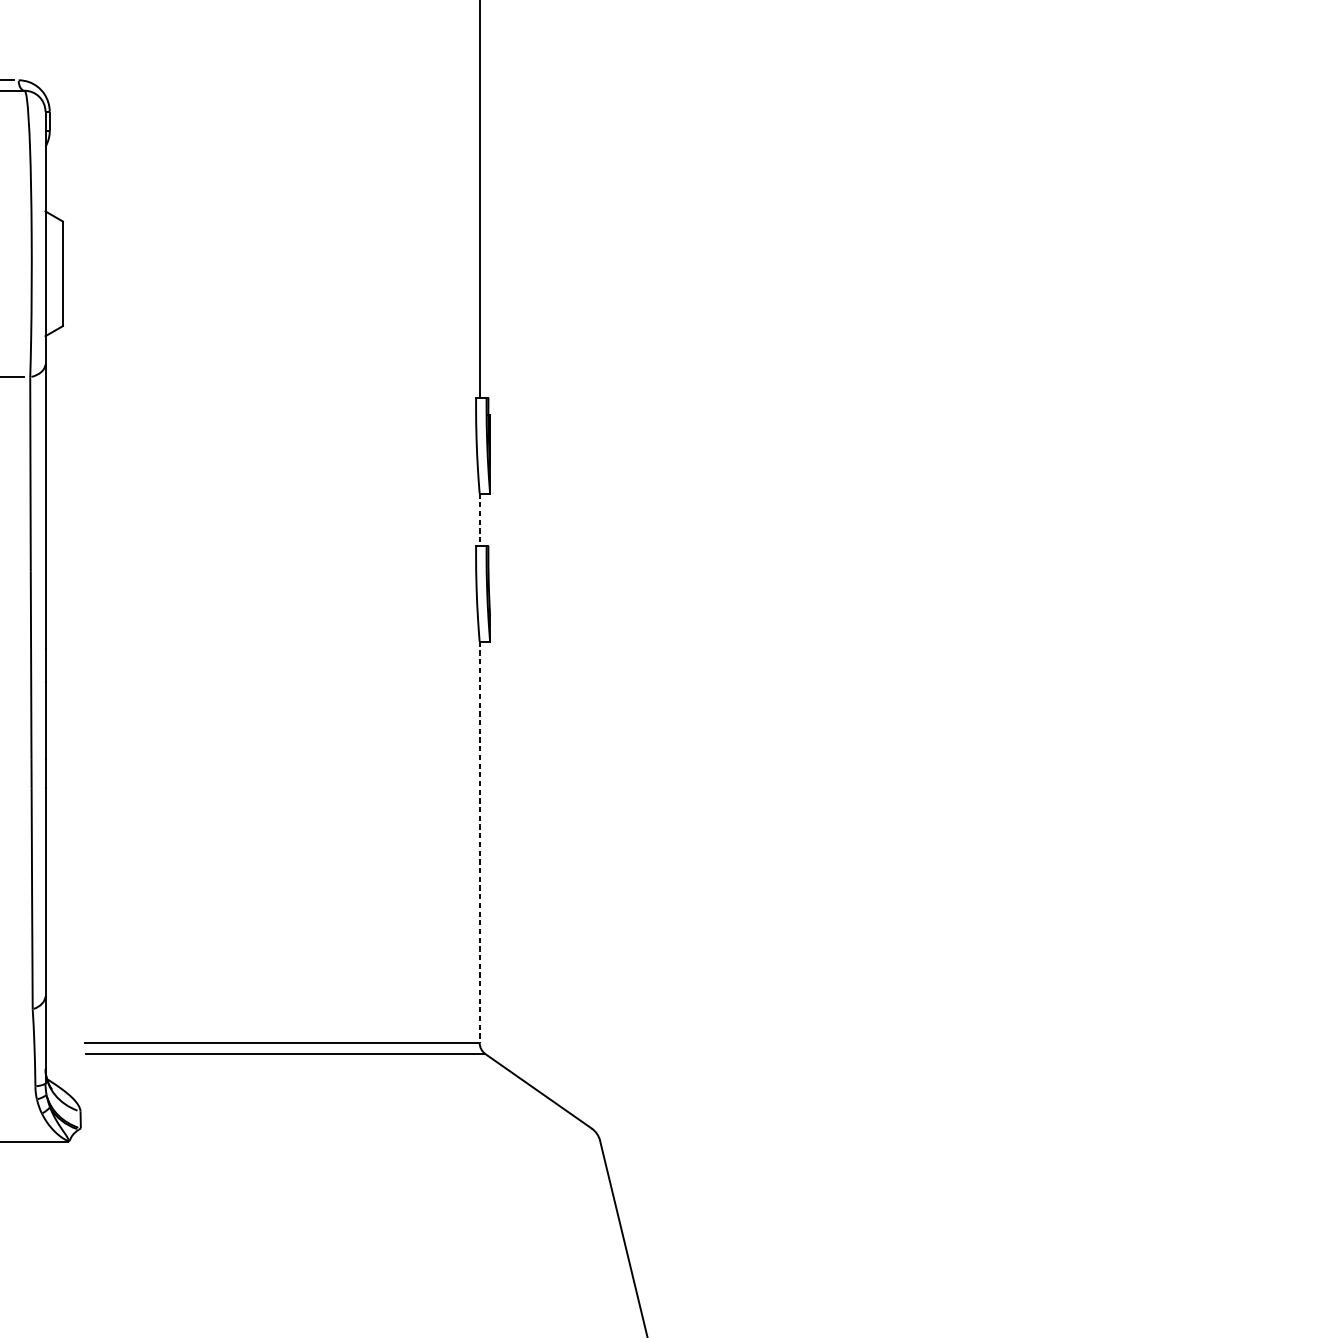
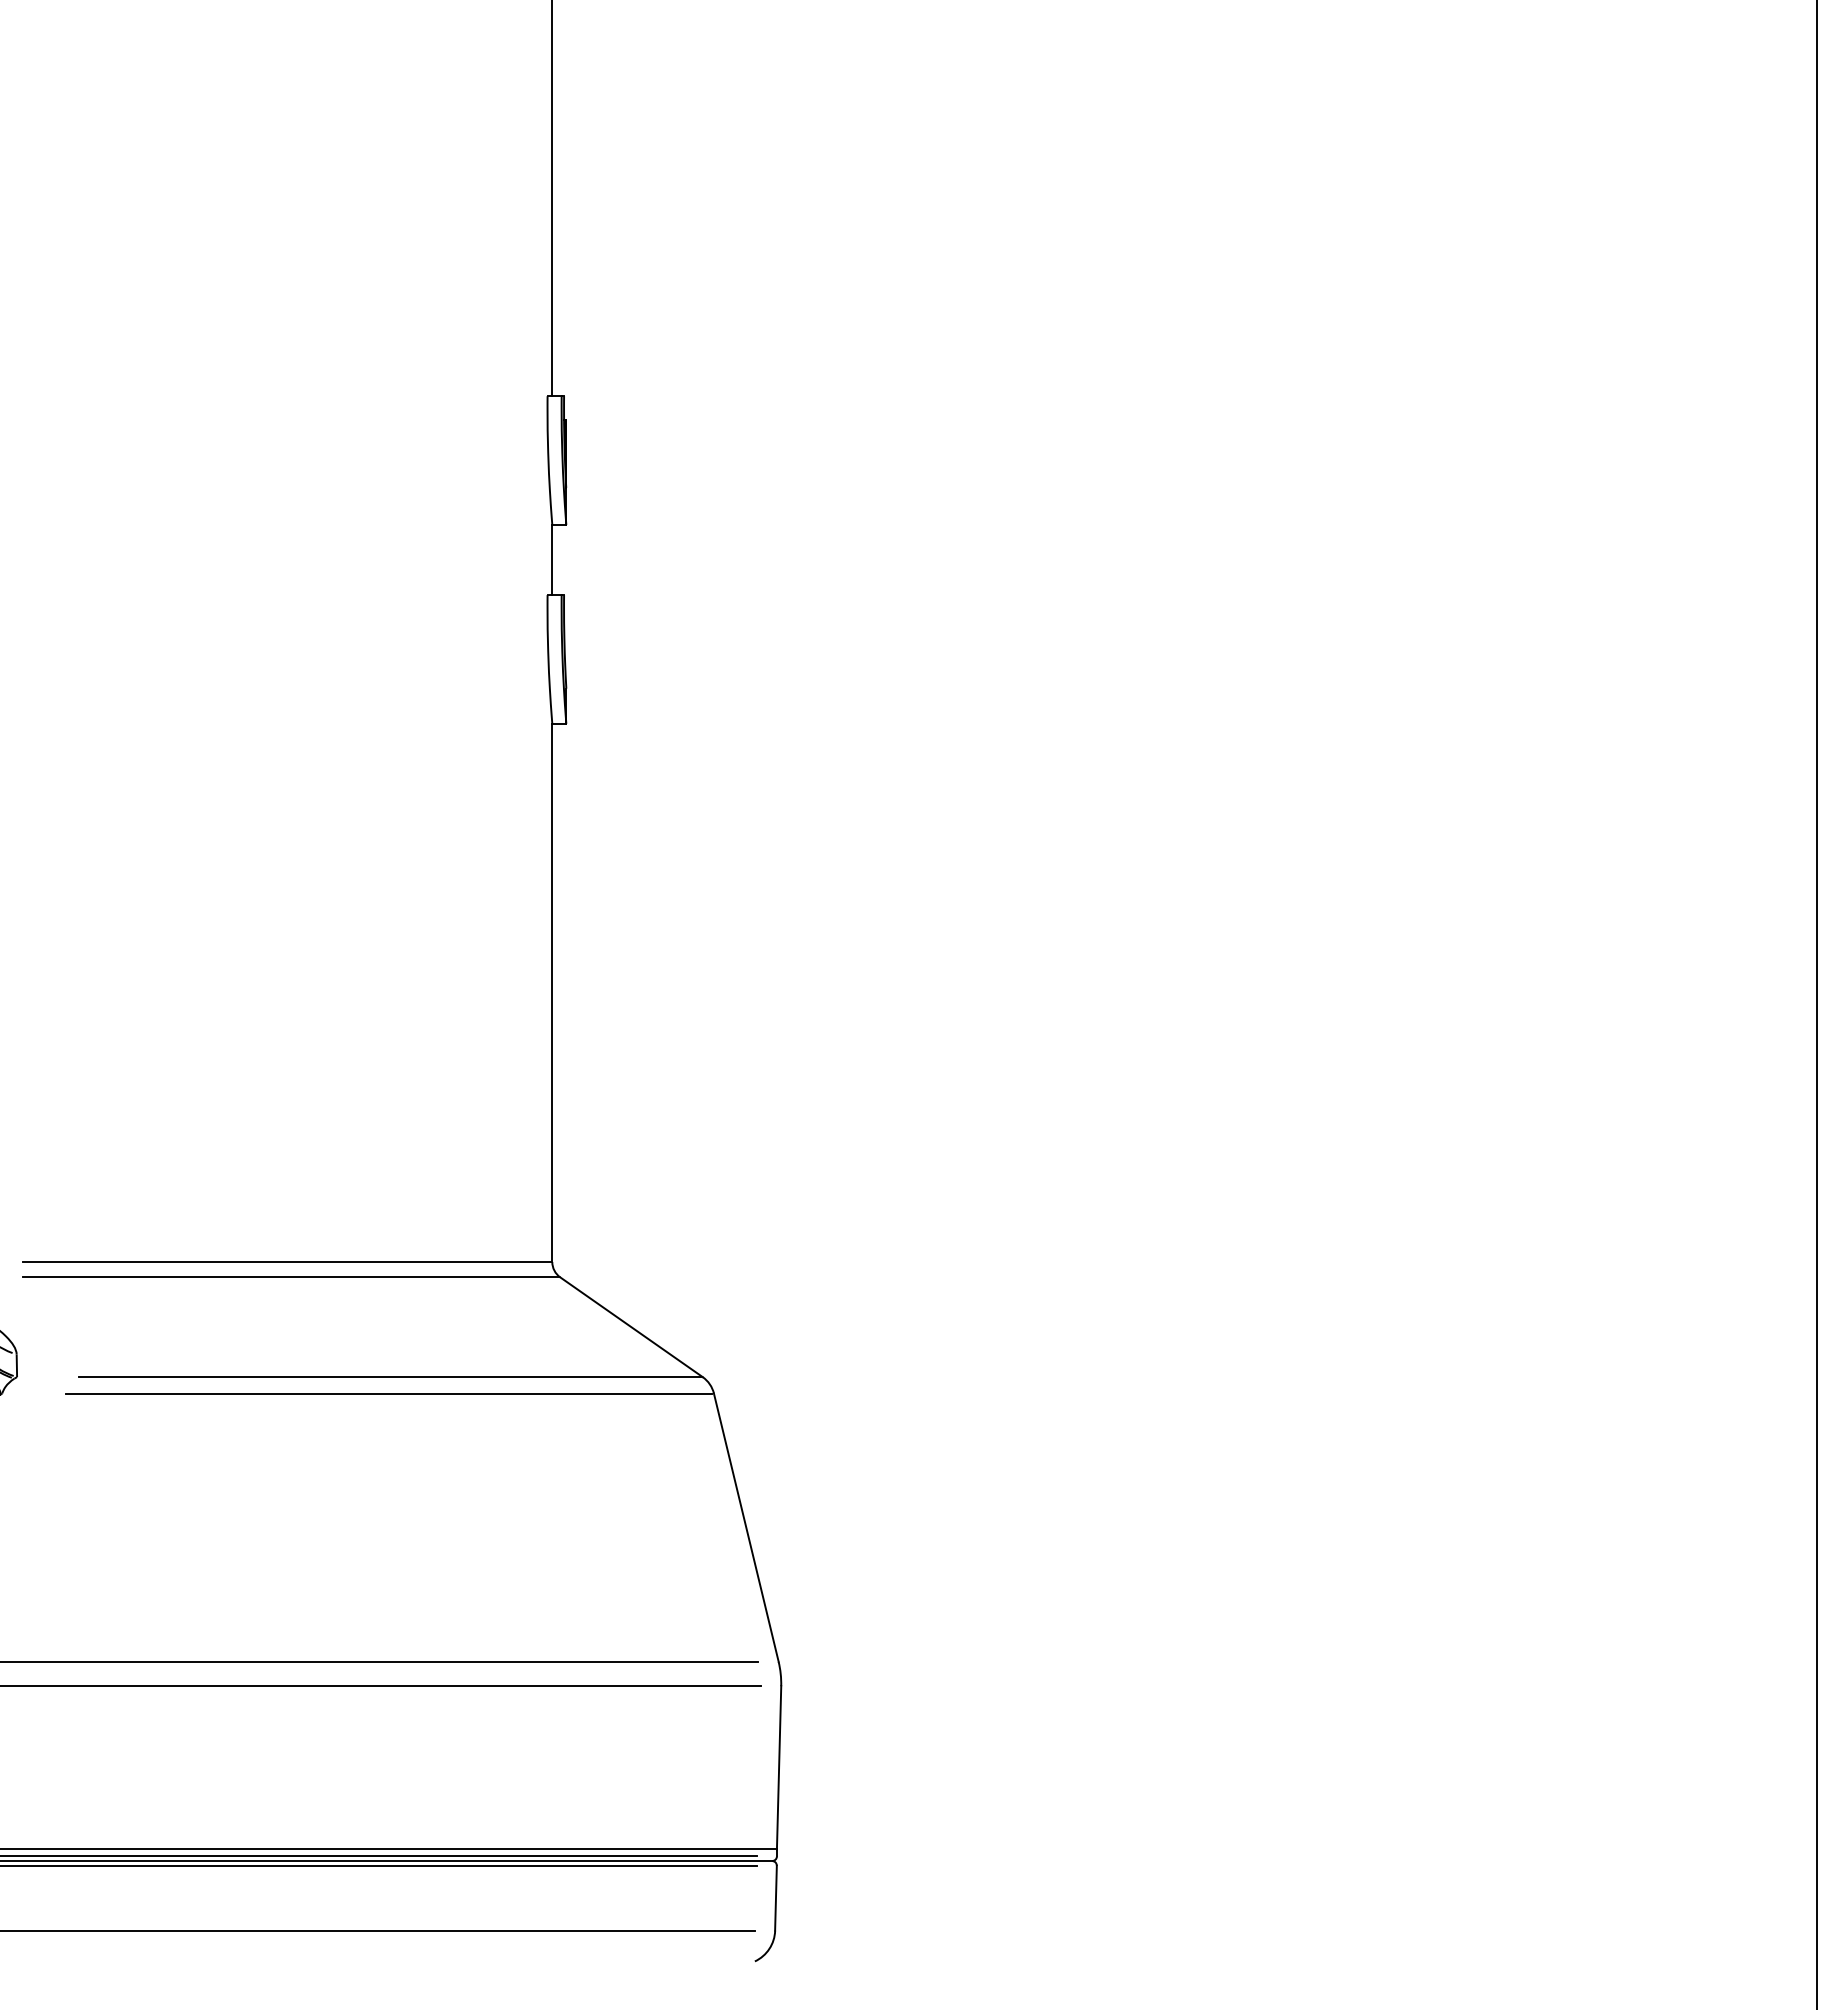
line: (479, 520) -> (552, 560), dashed -> solid
line: (479, 842) -> (552, 993), dashed -> solid
line: (358, 1128) -> (389, 1377), added
line: (358, 1140) -> (389, 1393), added

